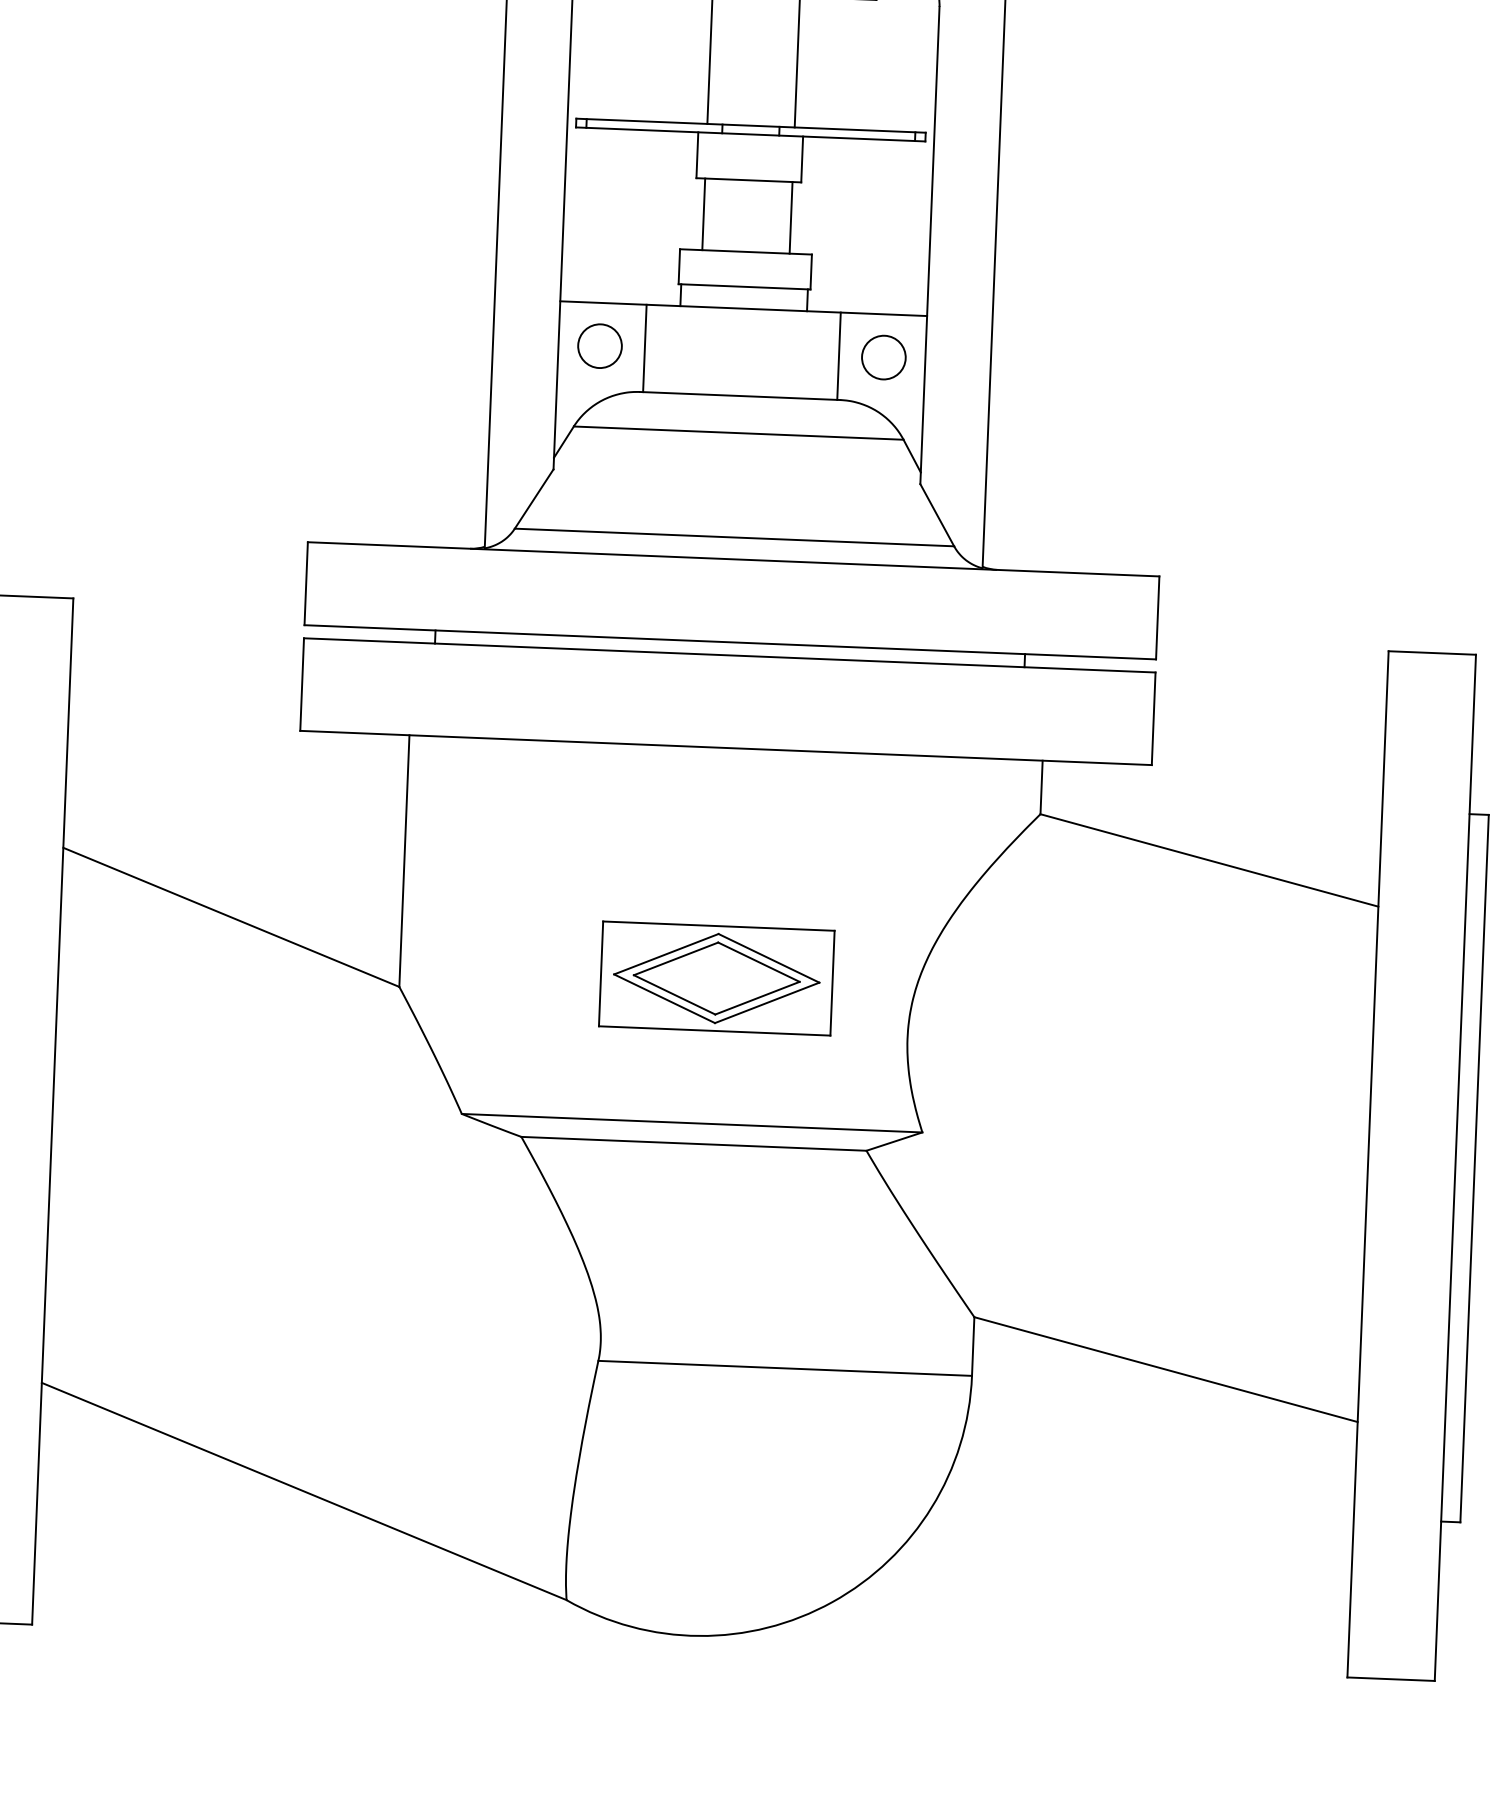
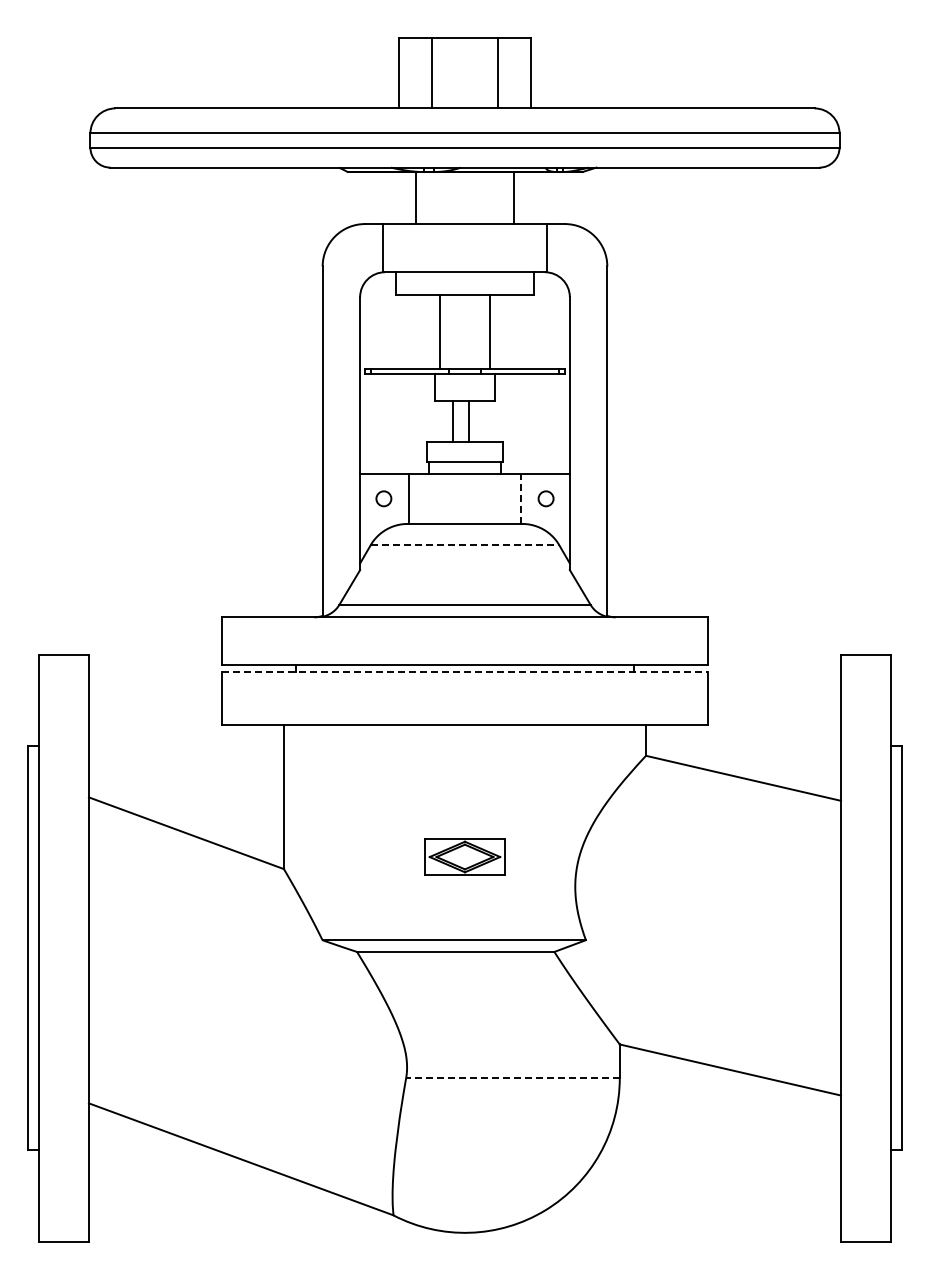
line: (704, 213) -> (469, 420), moved
line: (790, 216) -> (452, 420), moved
circle: (599, 345) -> (383, 498), size x0.6
line: (839, 355) -> (520, 498), solid -> dashed
circle: (882, 357) -> (545, 498), size x0.6
line: (739, 433) -> (465, 545), solid -> dashed
line: (730, 655) -> (465, 672), solid -> dashed
part: (715, 977) -> (464, 856), size x0.6
line: (784, 1369) -> (512, 1078), solid -> dashed

